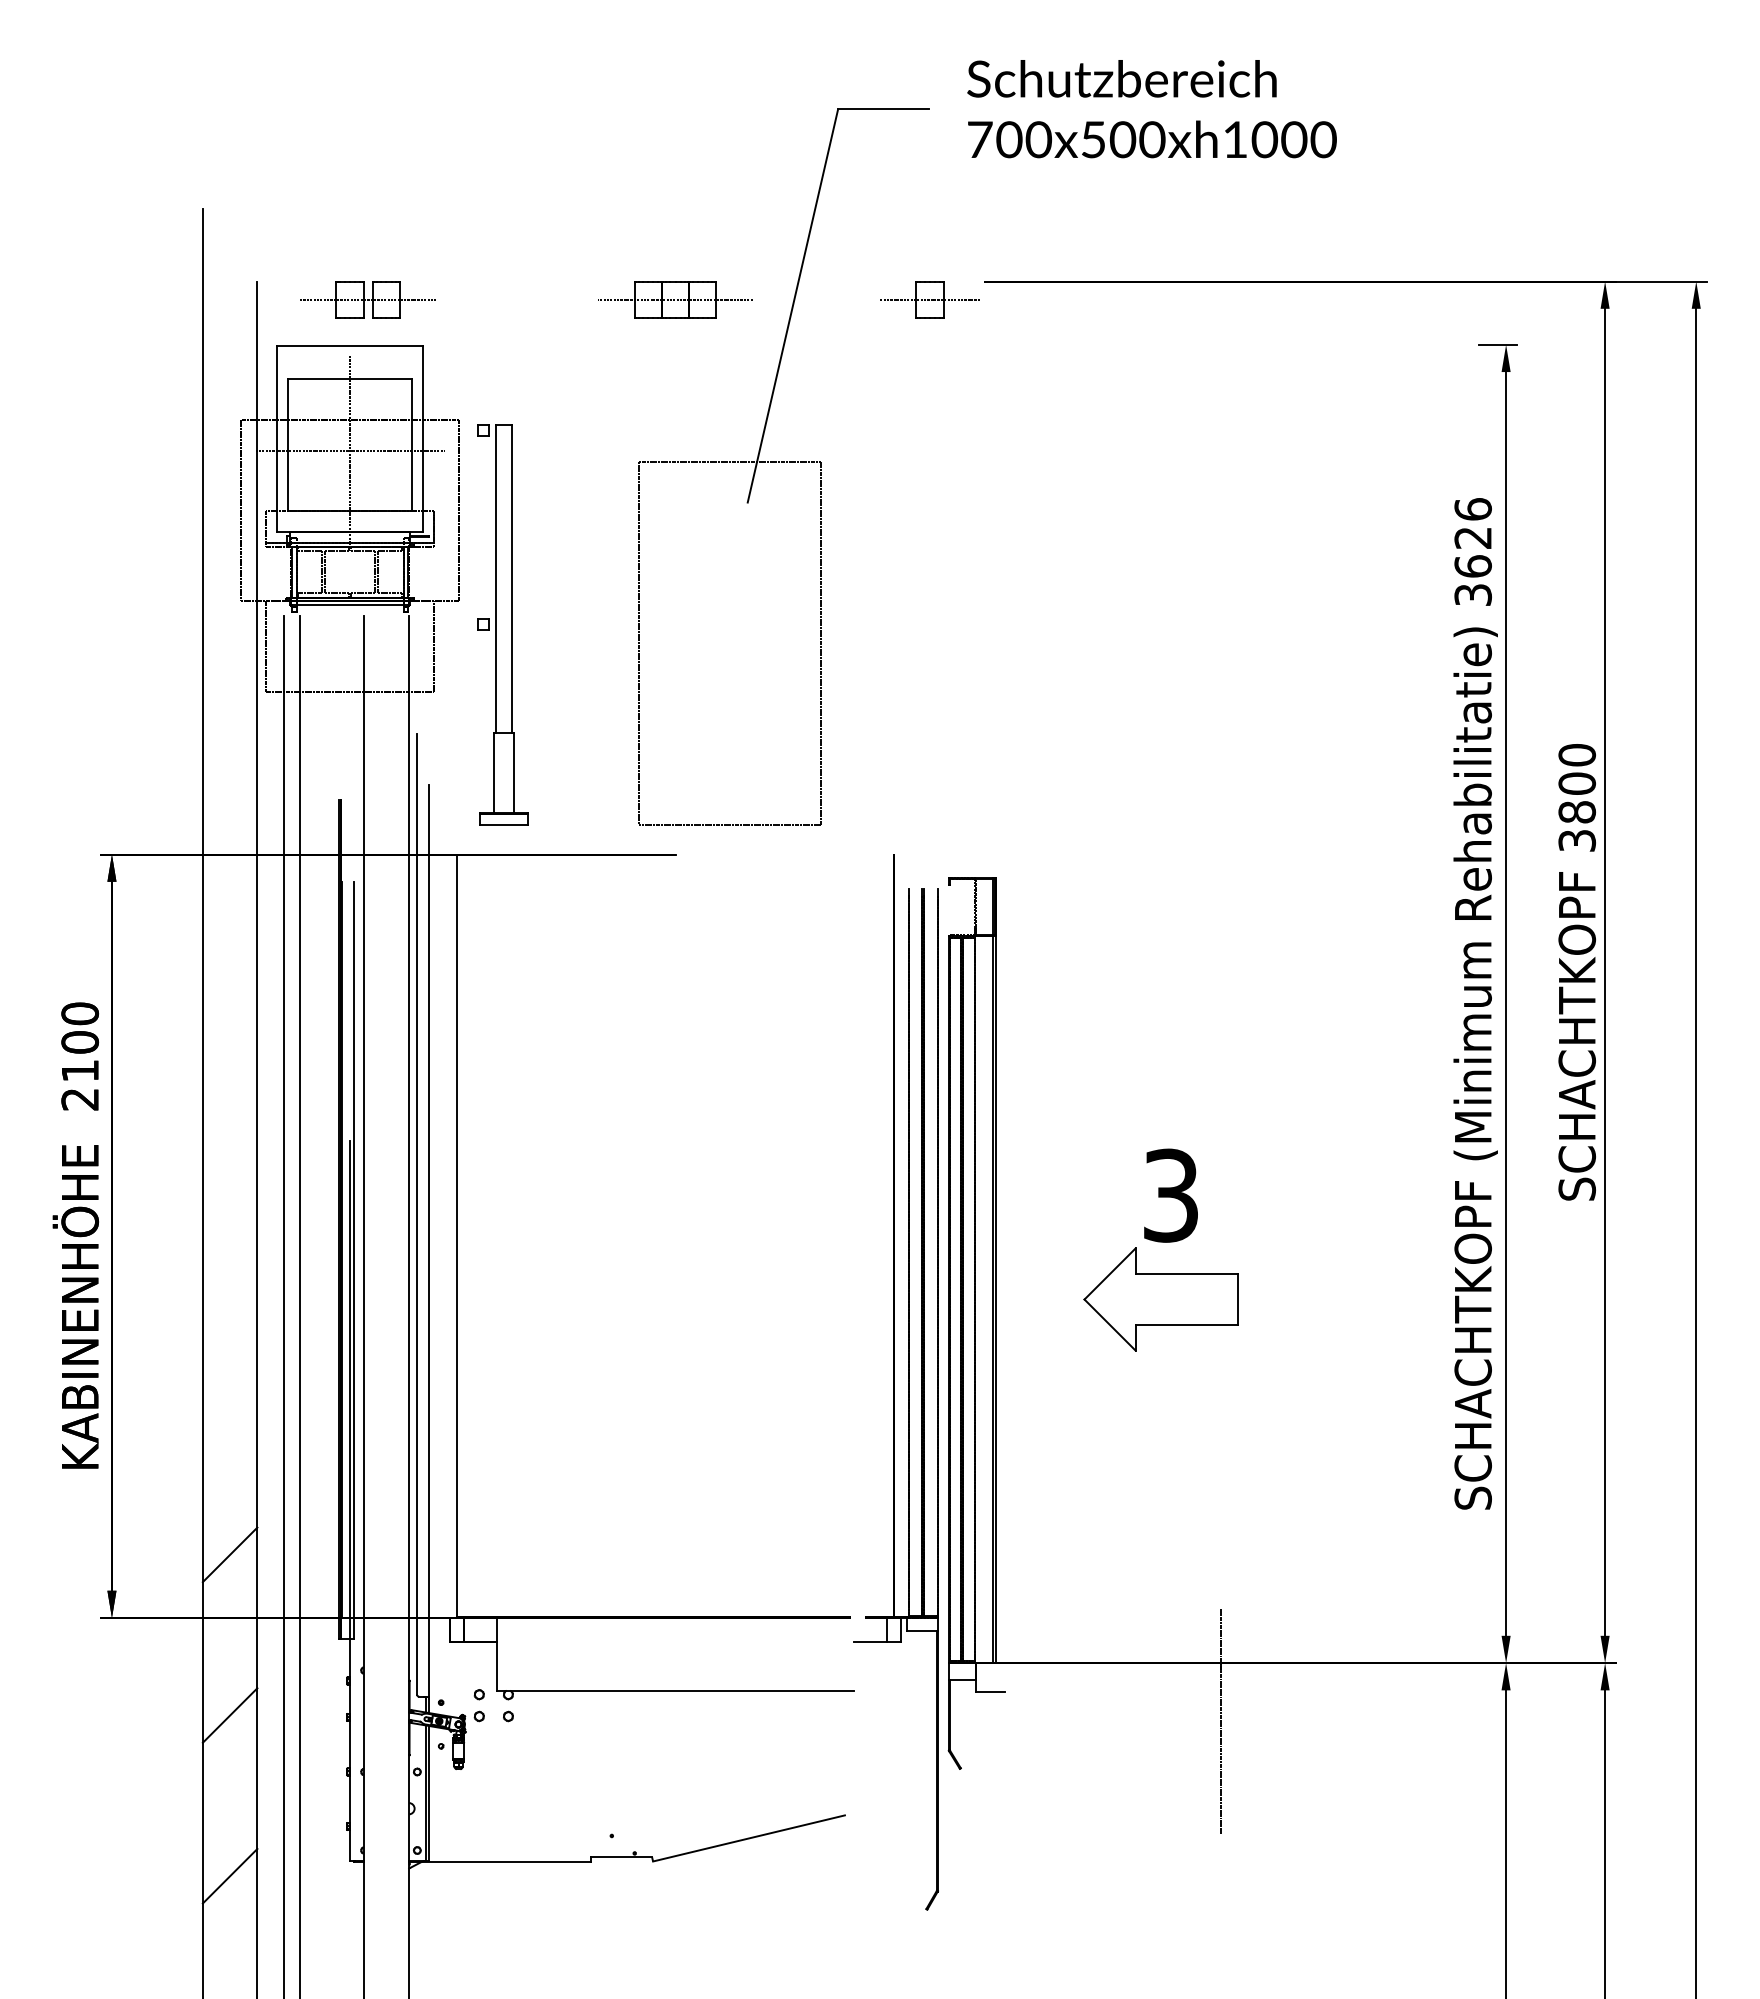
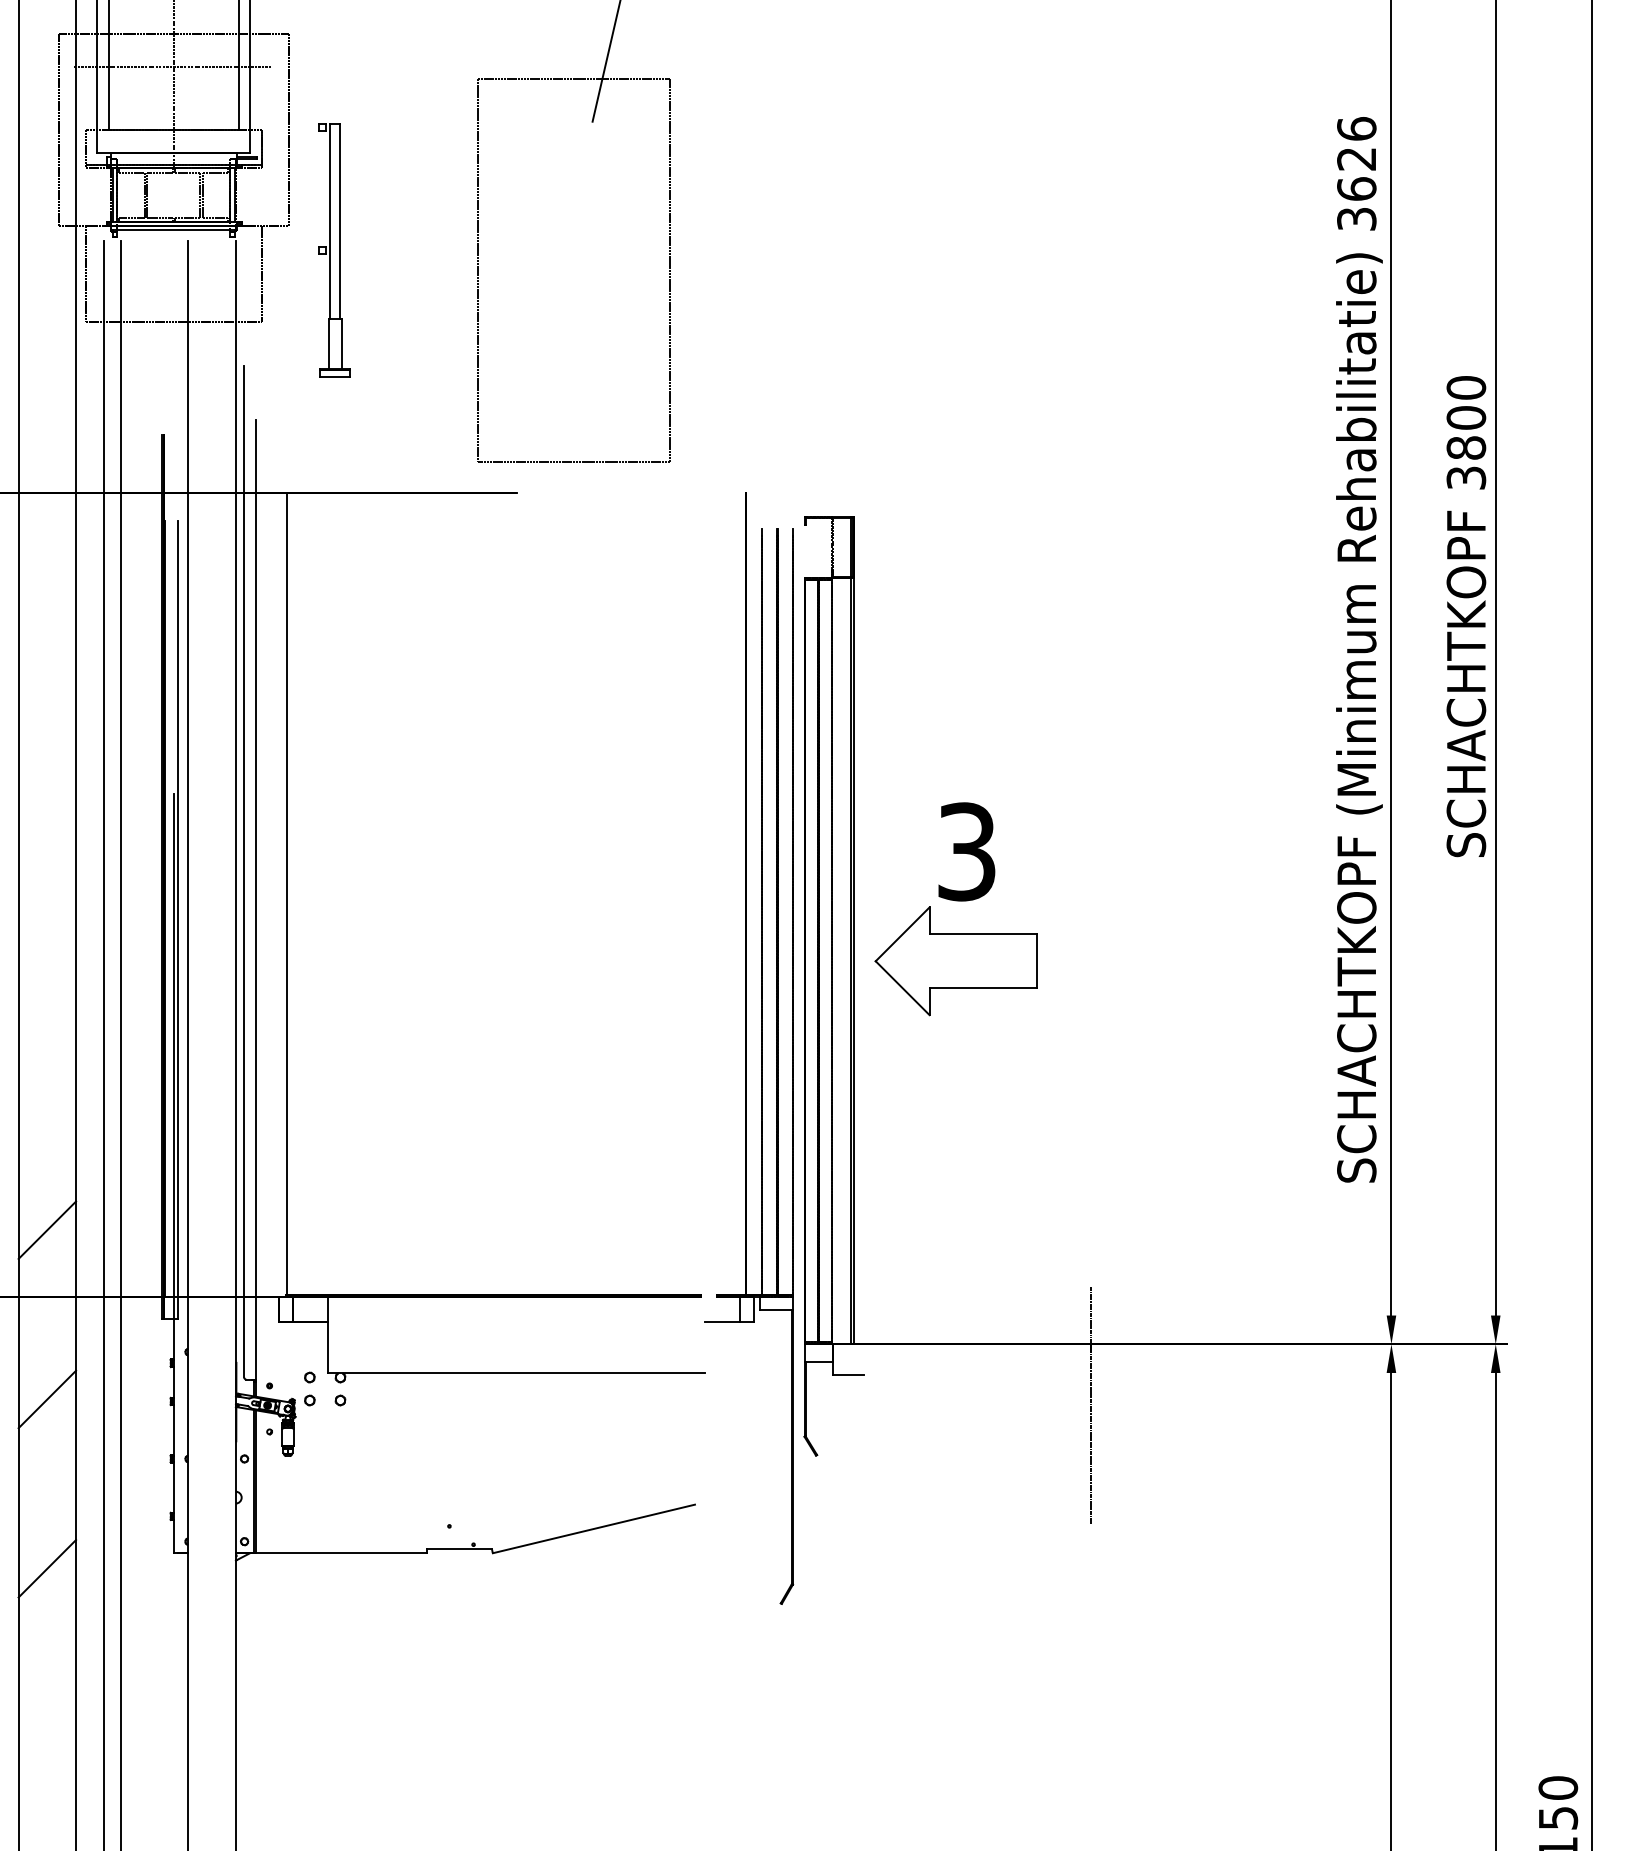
part: (502, 624) -> (334, 250), size x0.6
part: (1160, 1242) -> (955, 901), moved

